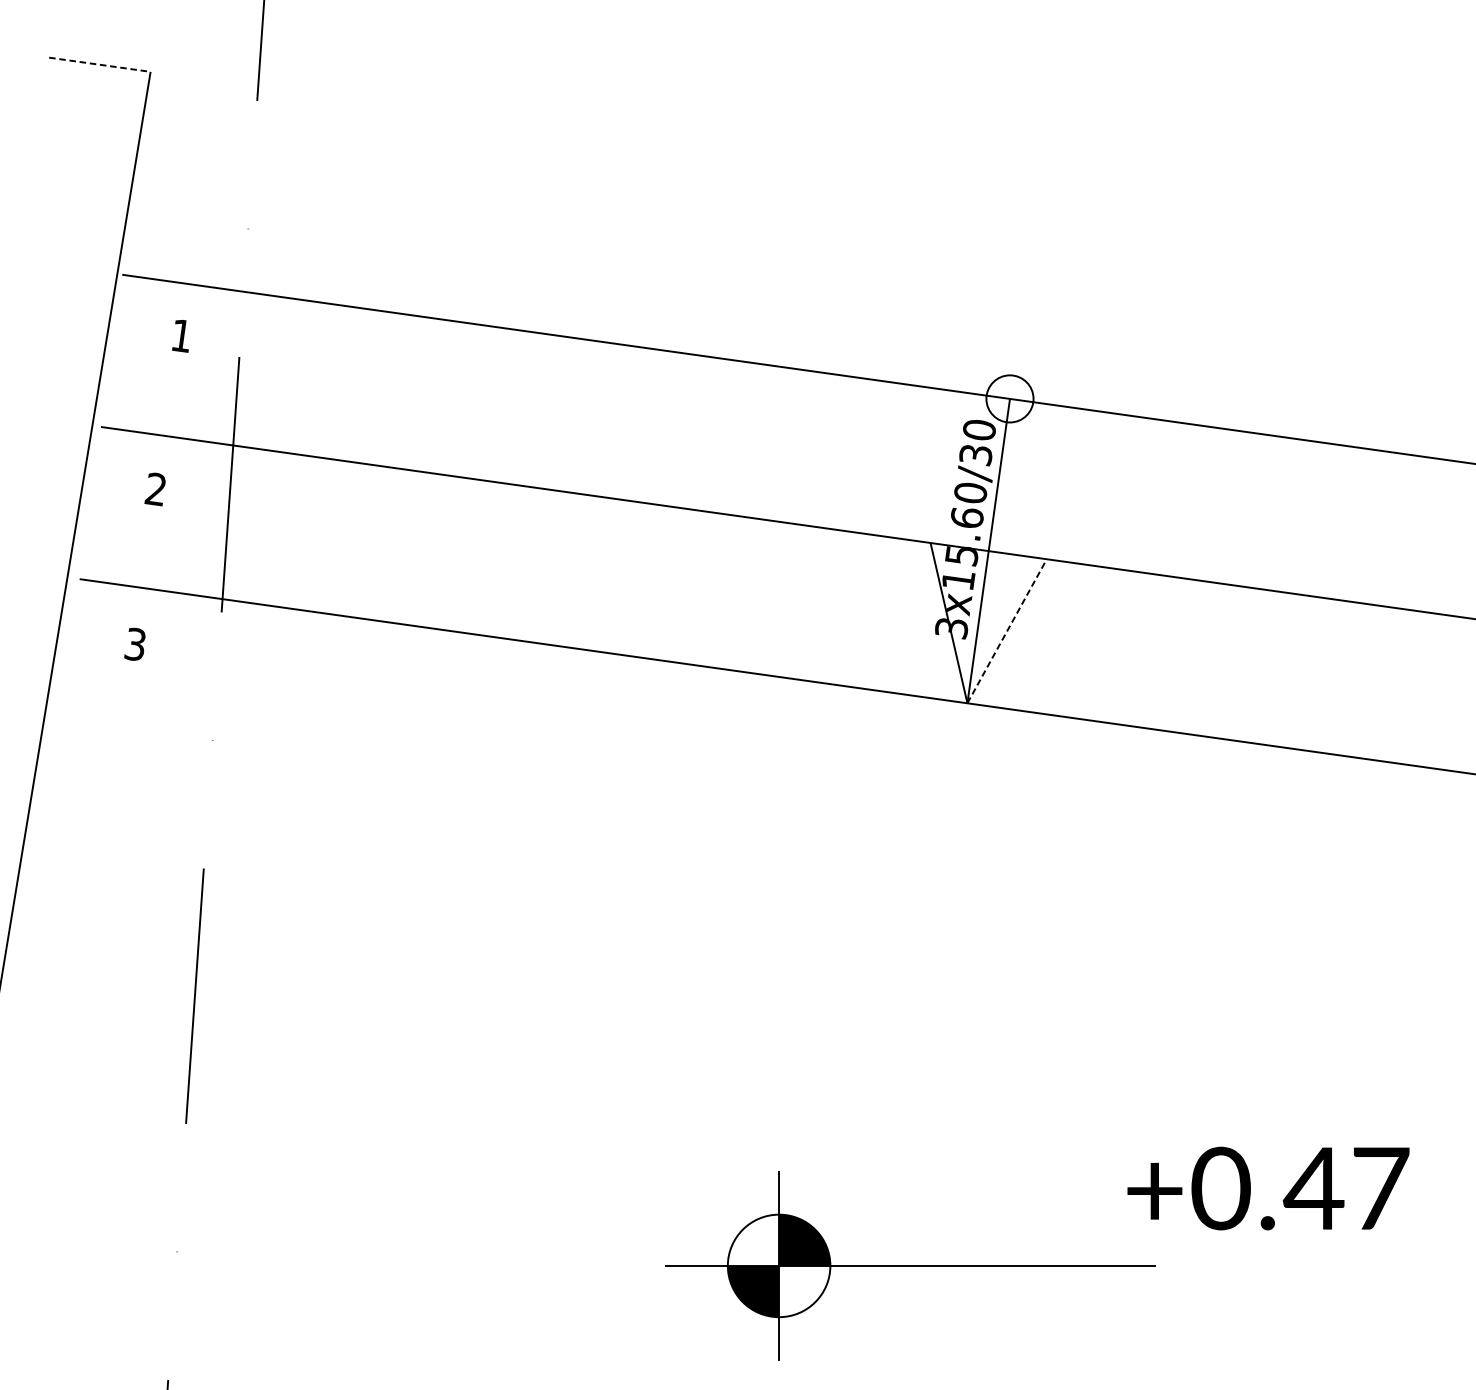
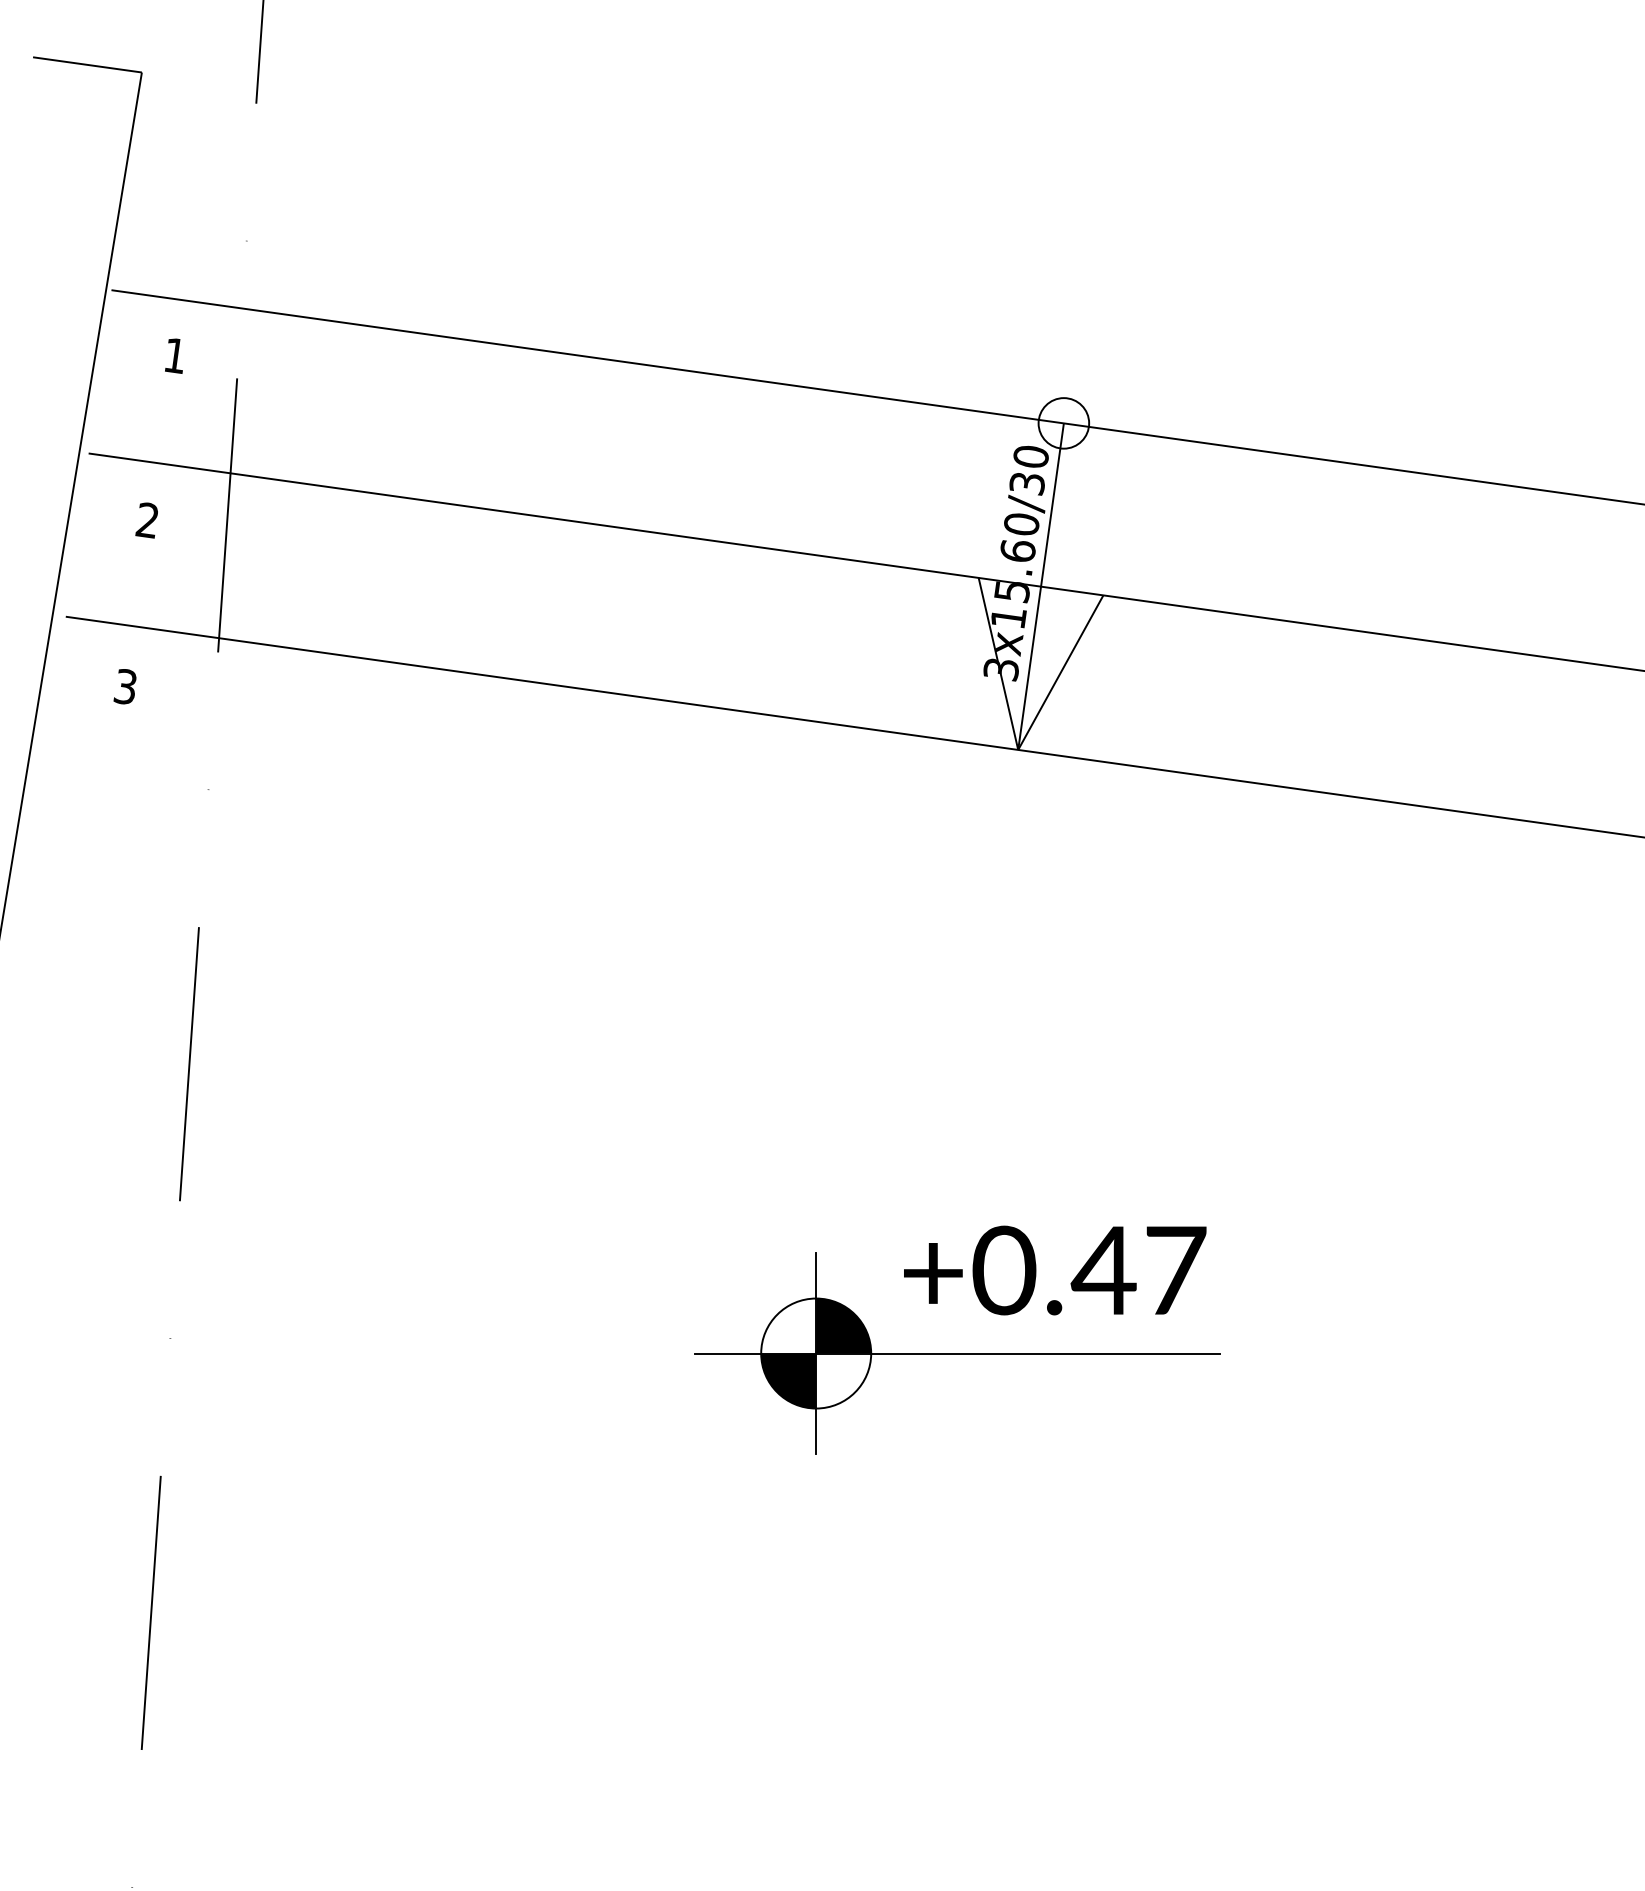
line: (99, 64) -> (87, 64), dashed -> solid
line: (1007, 631) -> (1061, 672), dashed -> solid
text: (1268, 1188) -> (1055, 1270), moved

